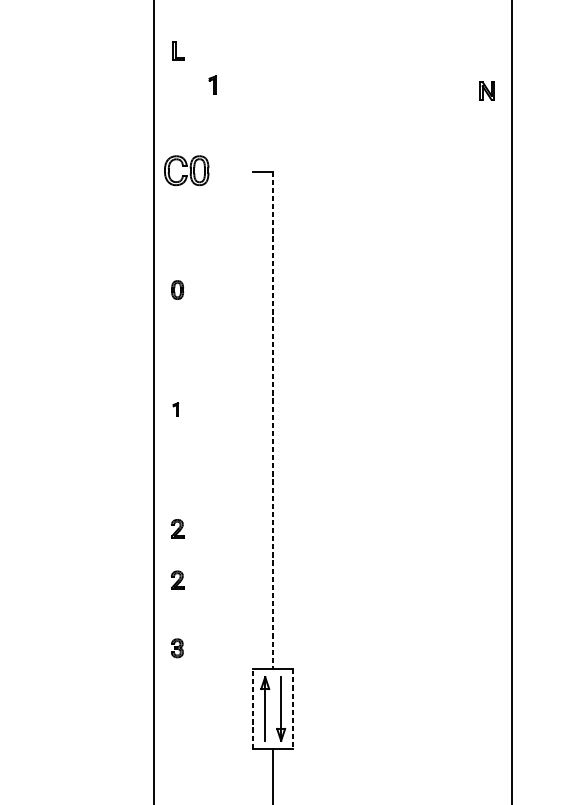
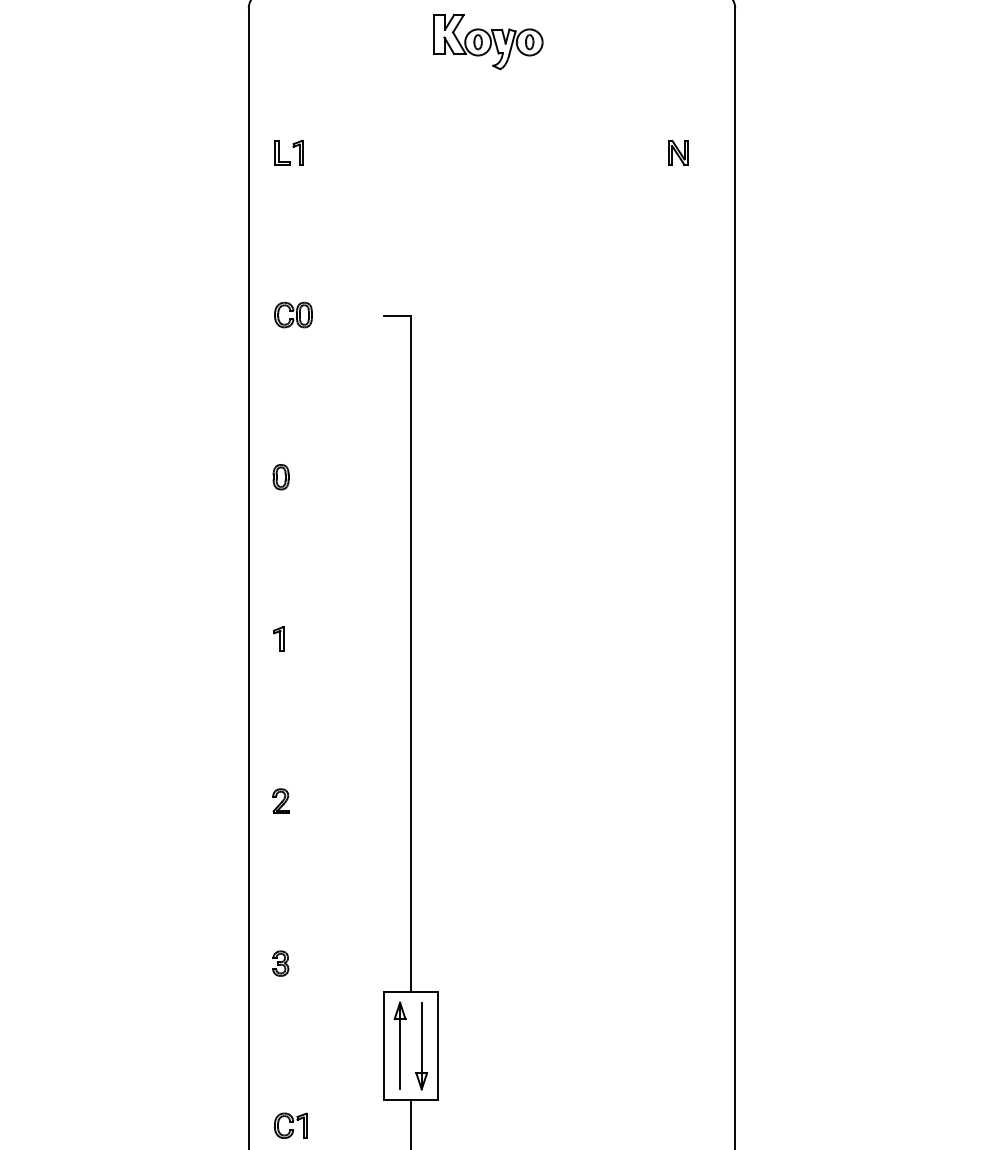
part: (212, 84) -> (297, 152), moved
part: (487, 90) -> (678, 152), moved
part: (186, 170) -> (293, 314), size x0.62
part: (175, 408) -> (278, 638), size x1.43
line: (272, 420) -> (410, 654), dashed -> solid
part: (177, 579) -> (280, 870), removed
line: (253, 708) -> (383, 1045), dashed -> solid
line: (292, 709) -> (437, 1046), dashed -> solid
part: (184, 767) -> (290, 1125), added

